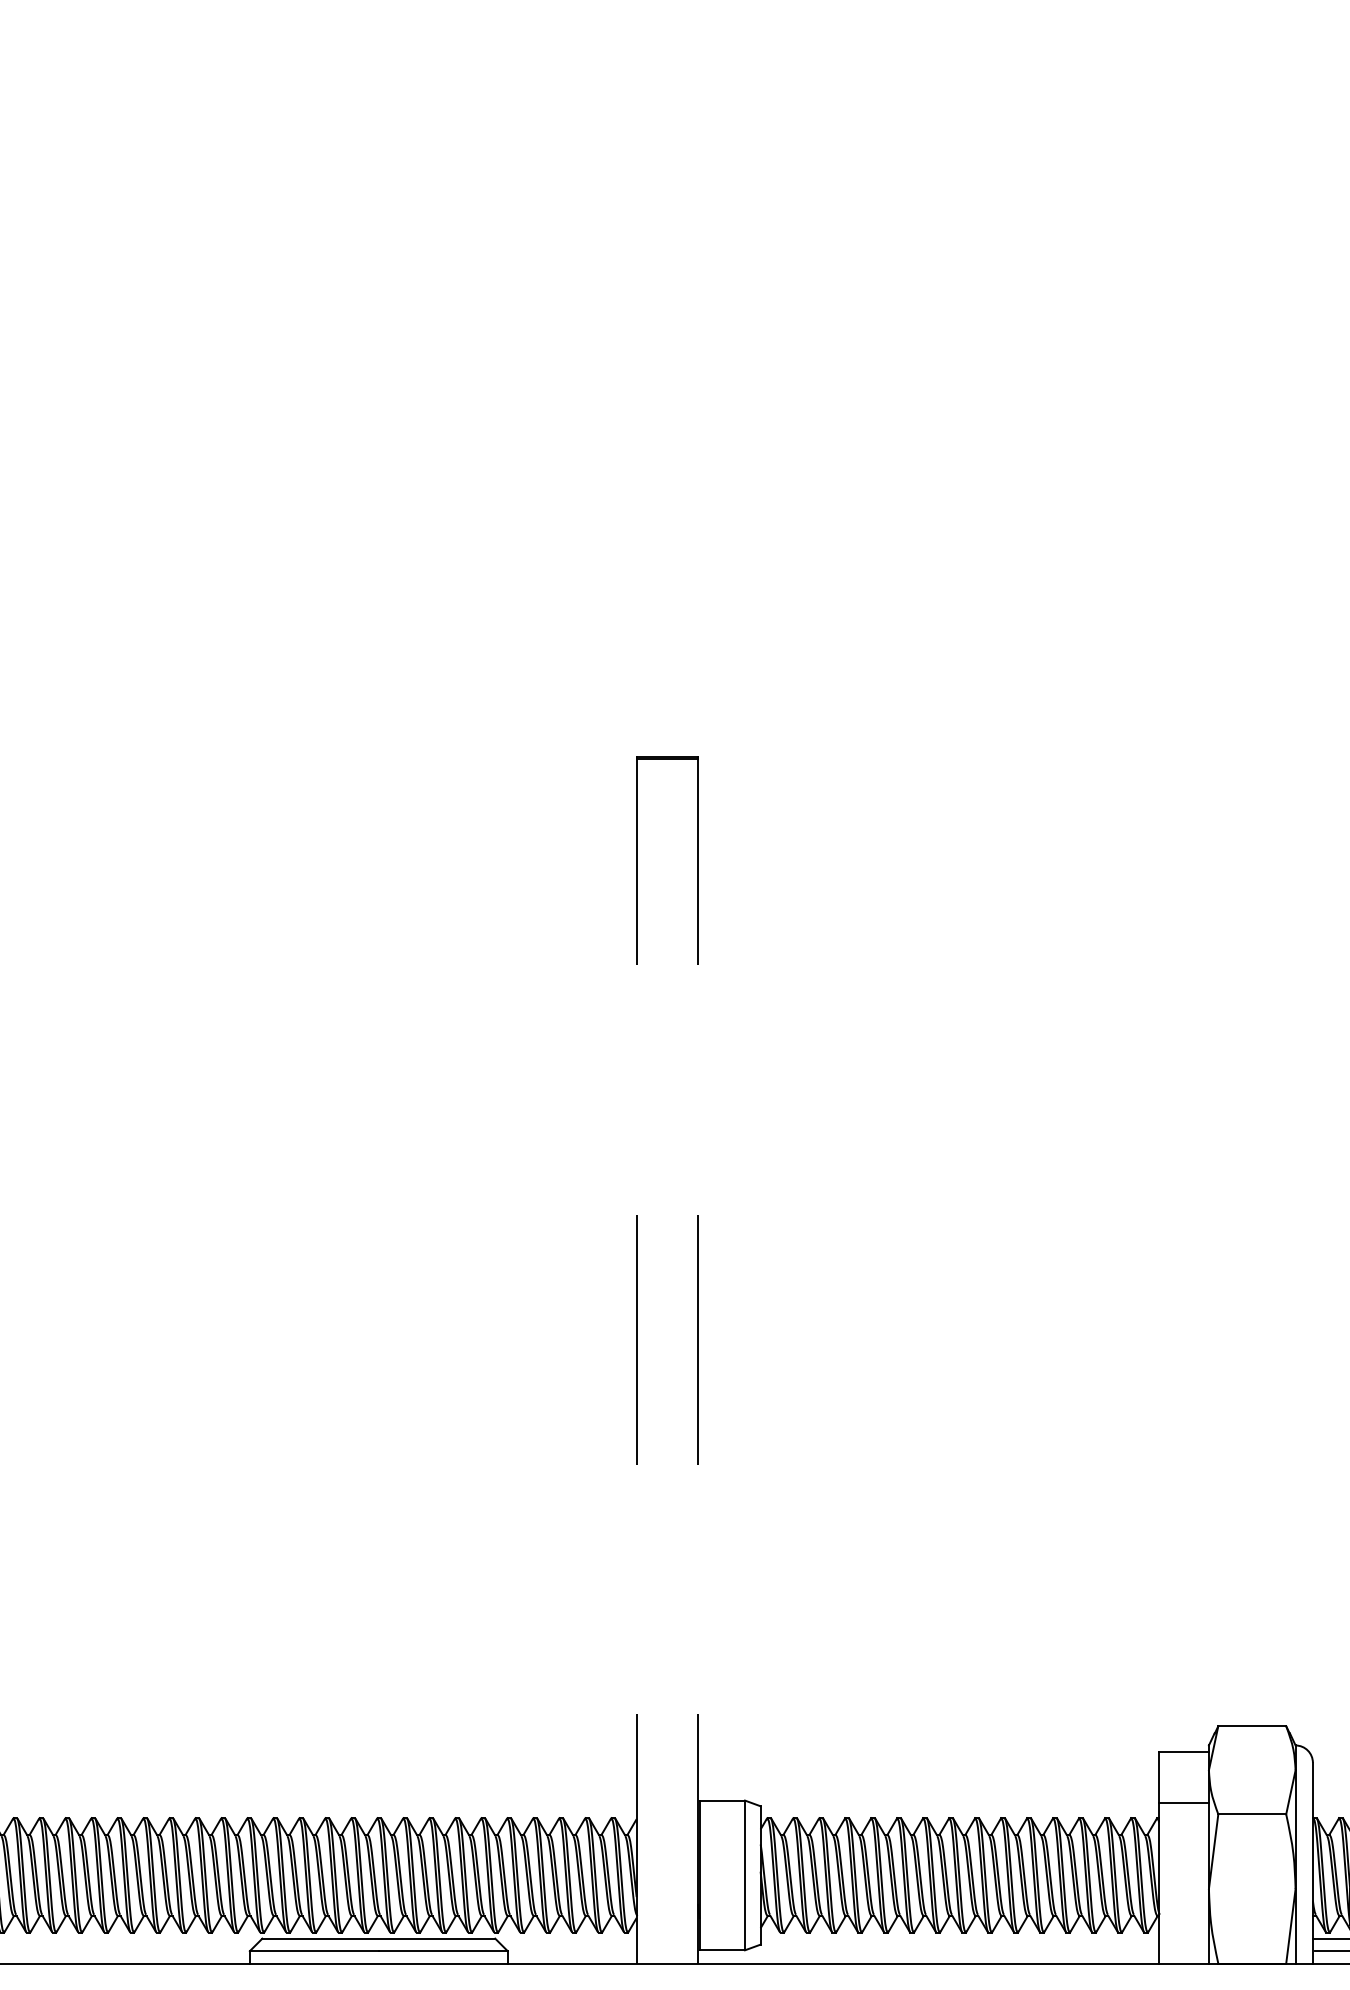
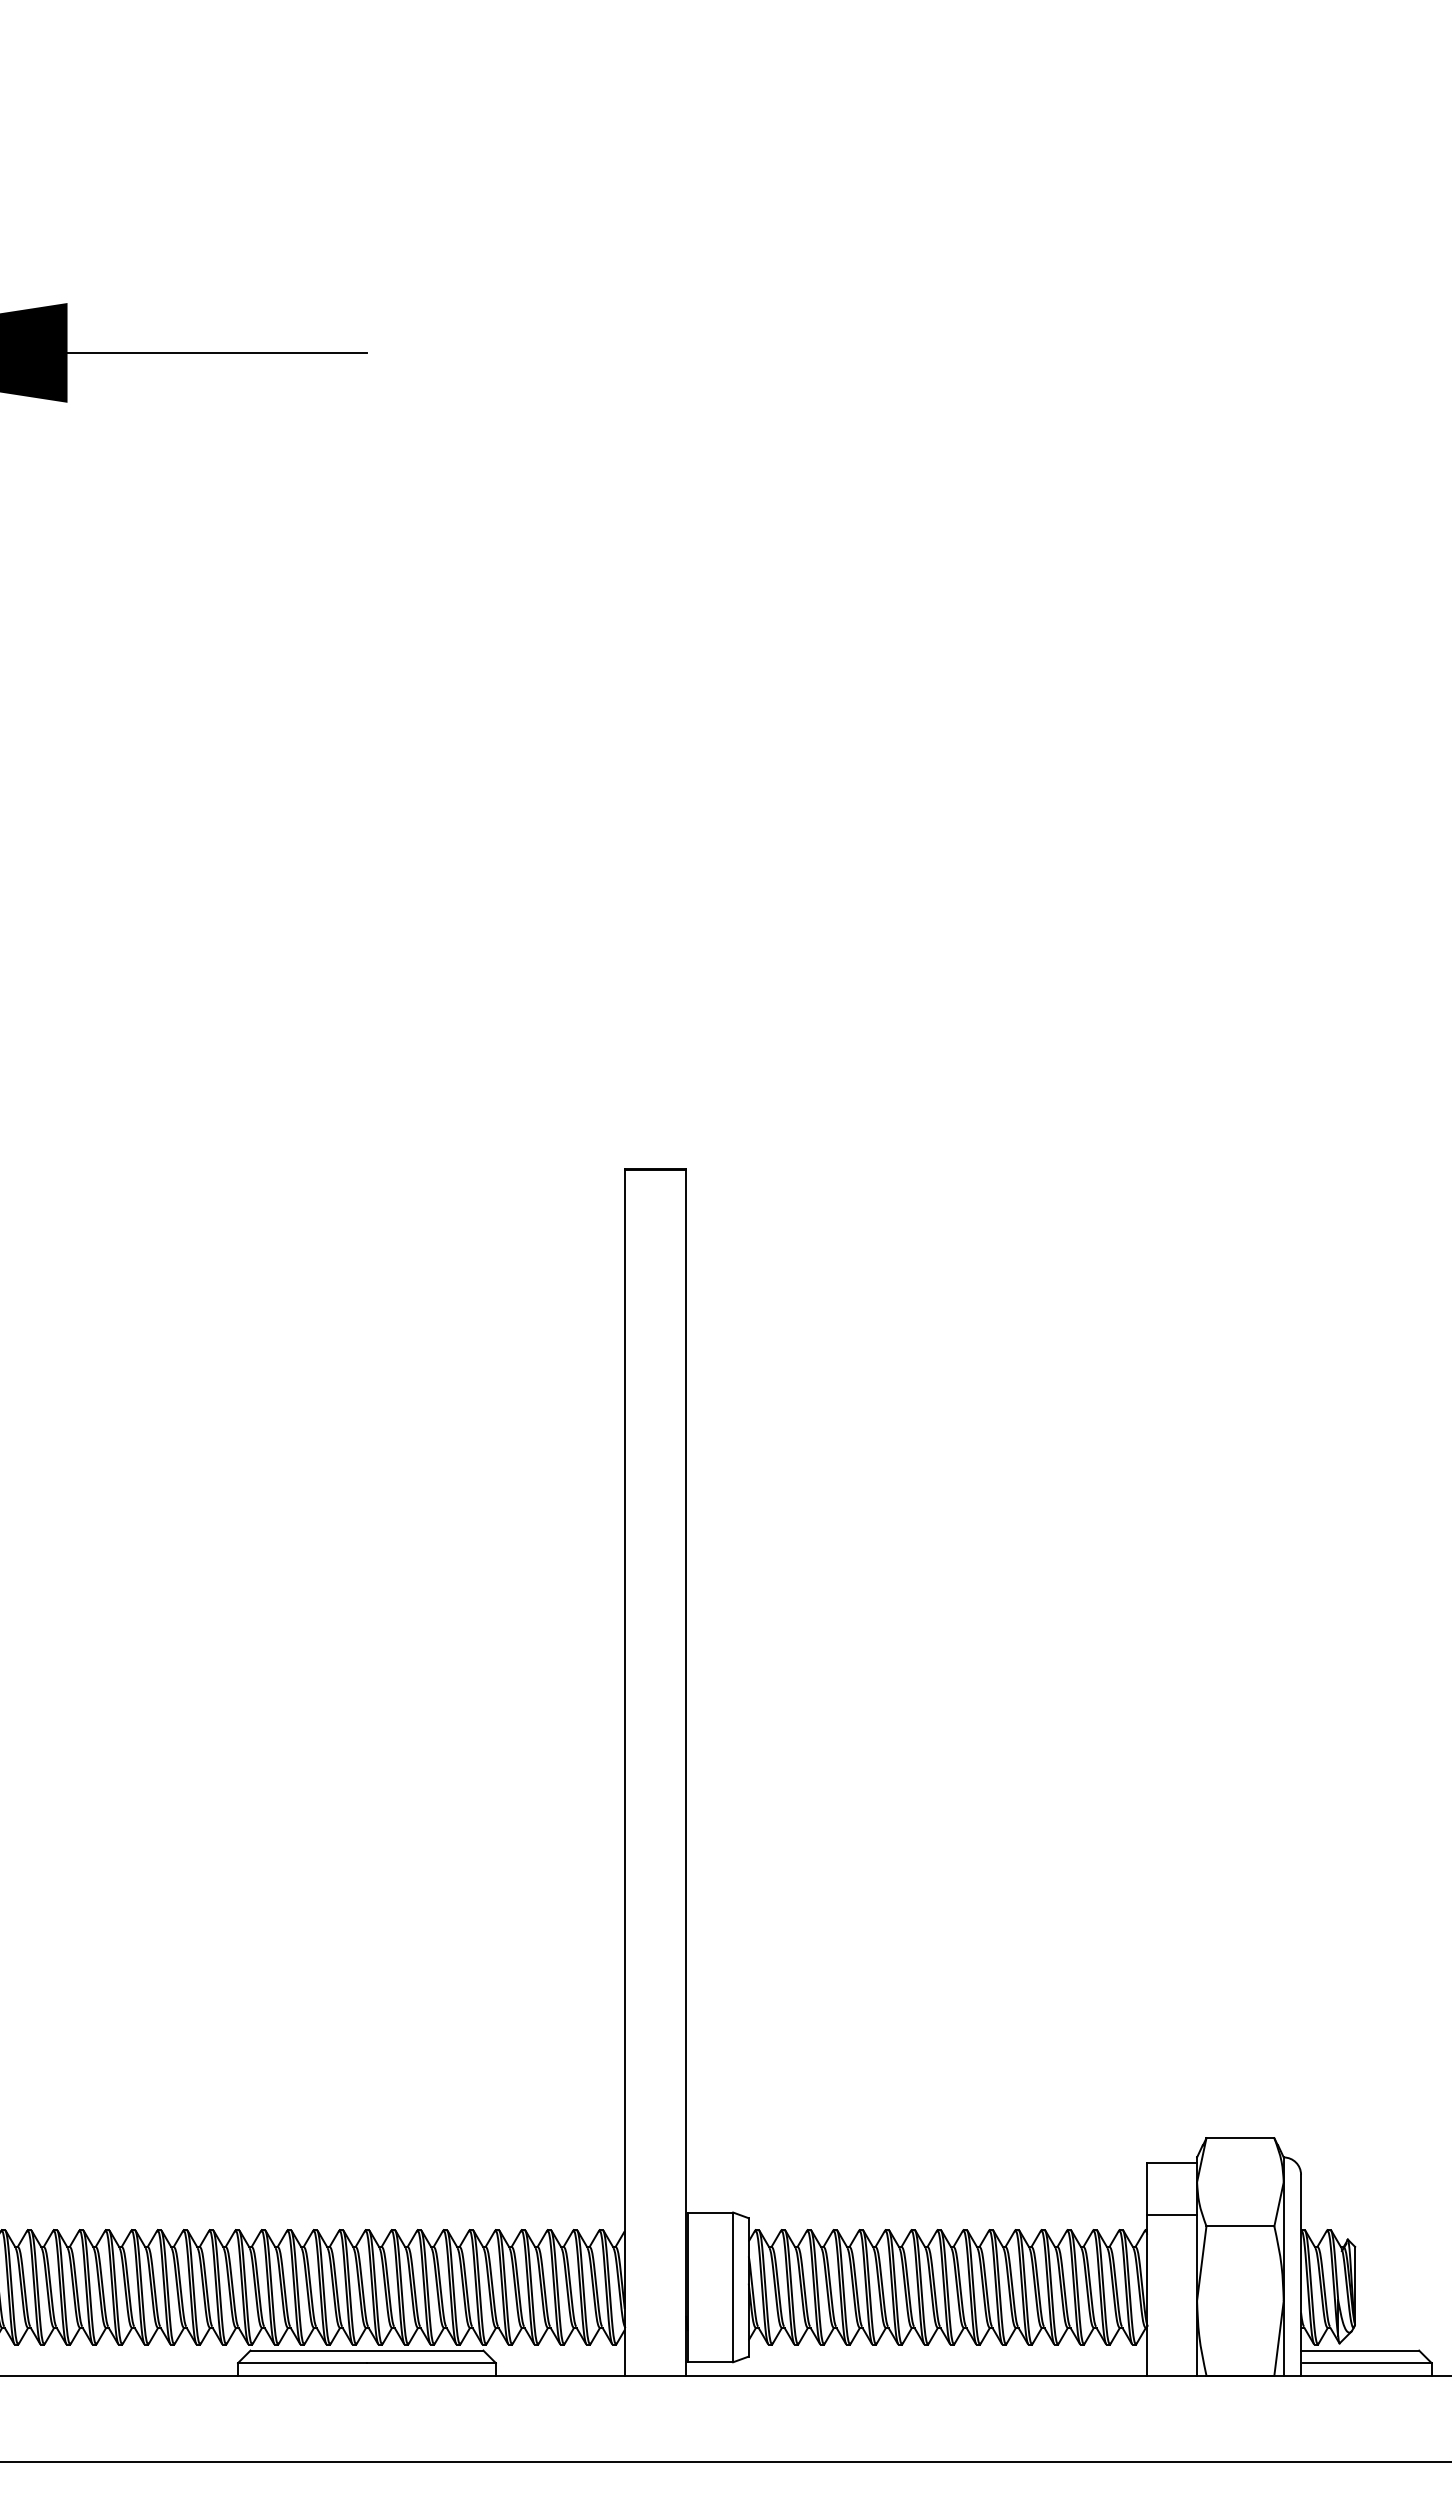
line: (636, 1361) -> (624, 1773), dashed -> solid
line: (698, 1361) -> (686, 1773), dashed -> solid

